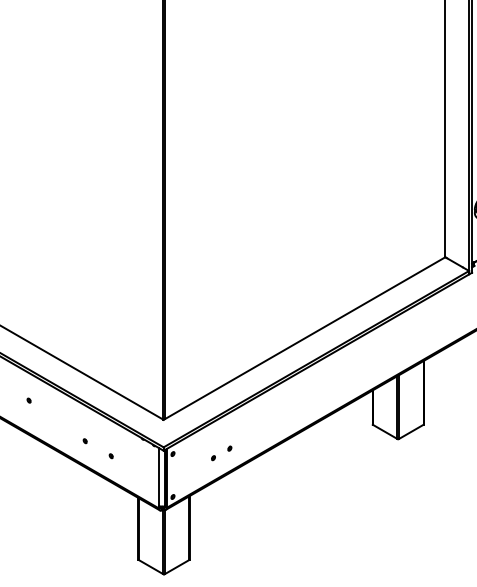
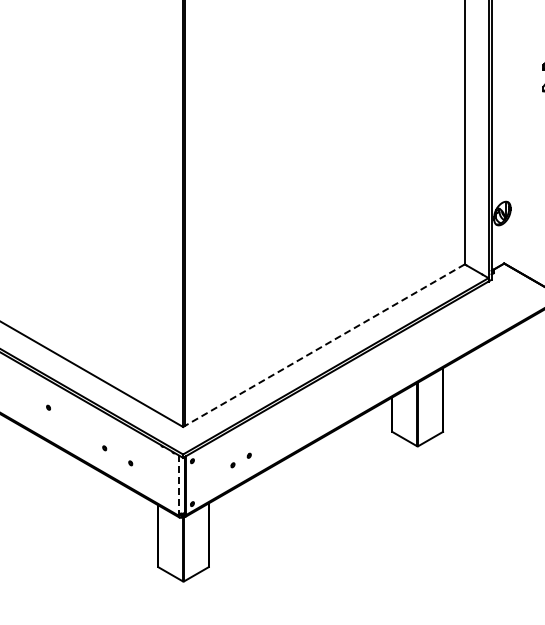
line: (304, 338) -> (323, 345), solid -> dashed
line: (159, 477) -> (178, 484), solid -> dashed

